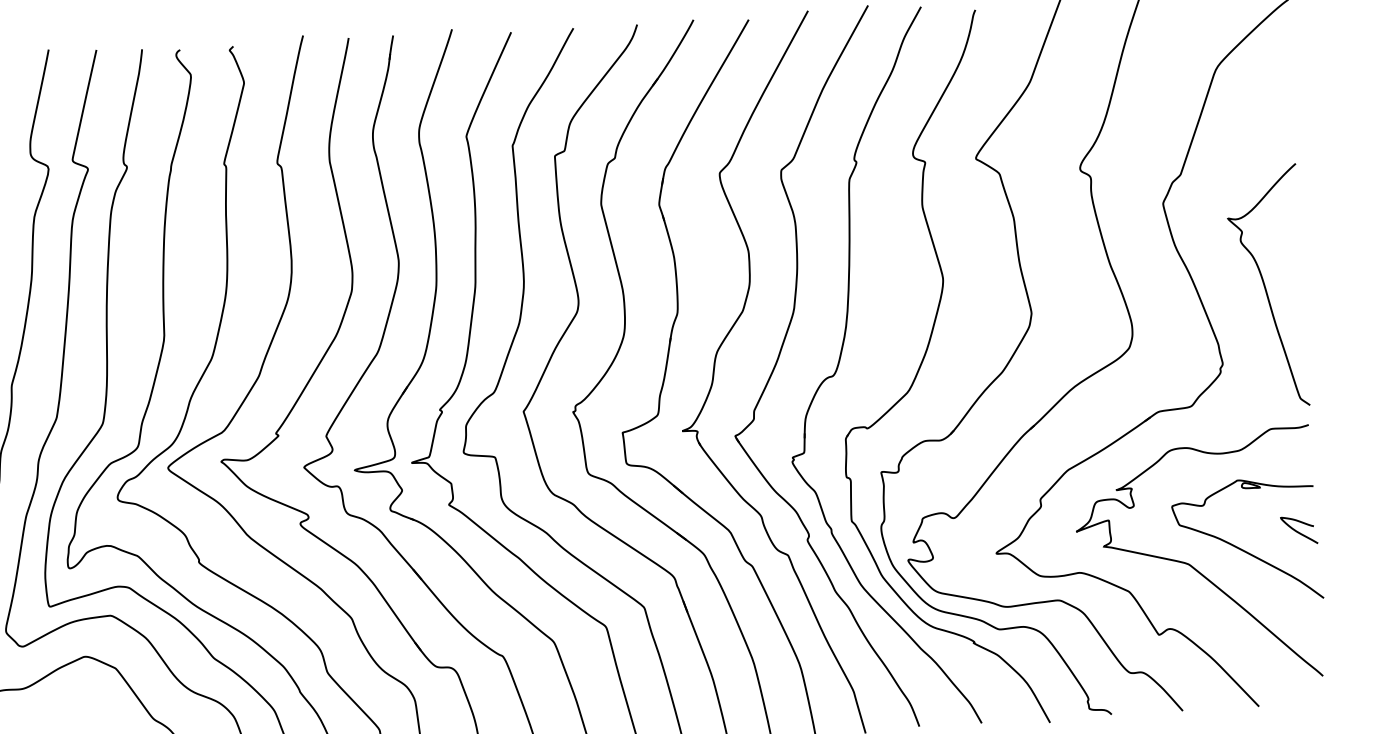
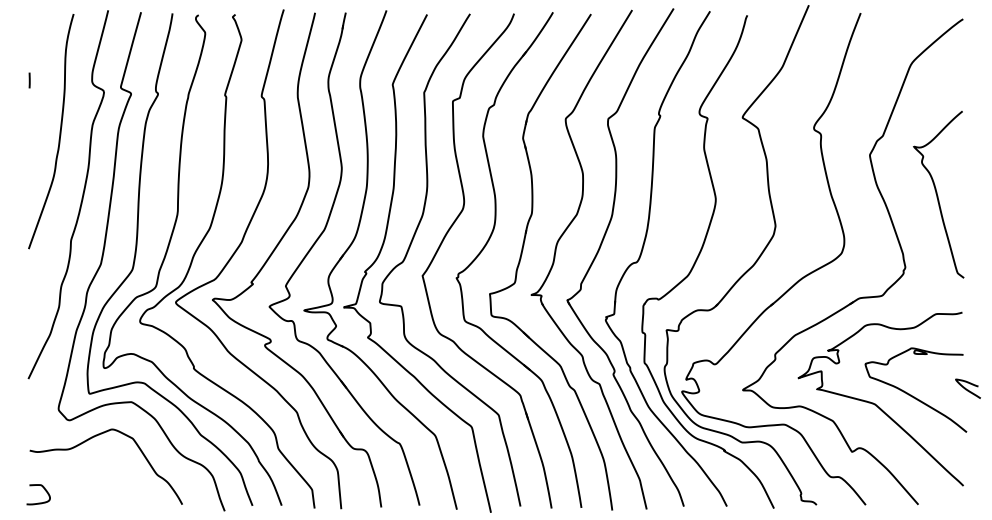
curve: (1265, 286) -> (937, 194), moved
curve: (1296, 530) -> (966, 388), moved

